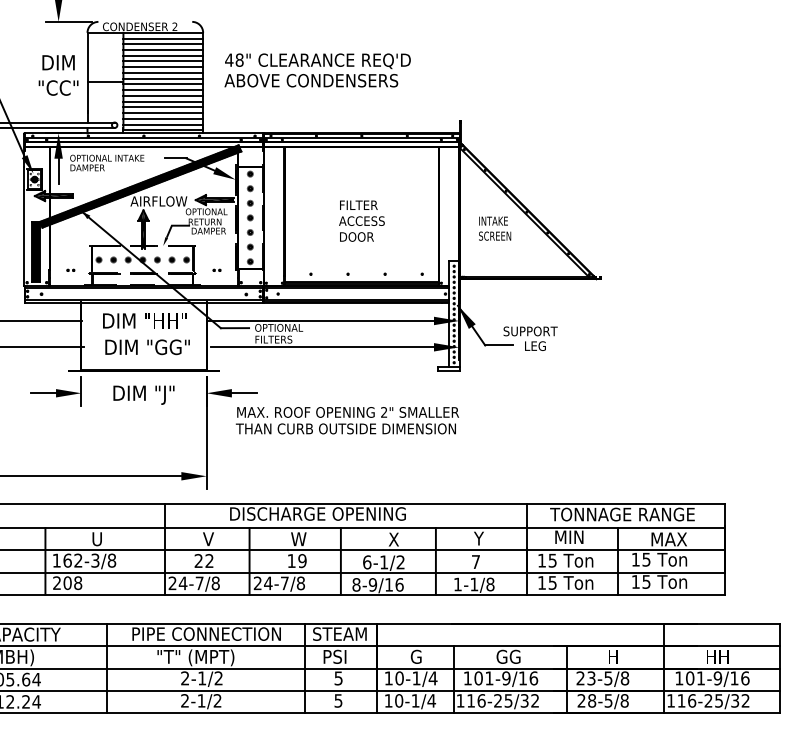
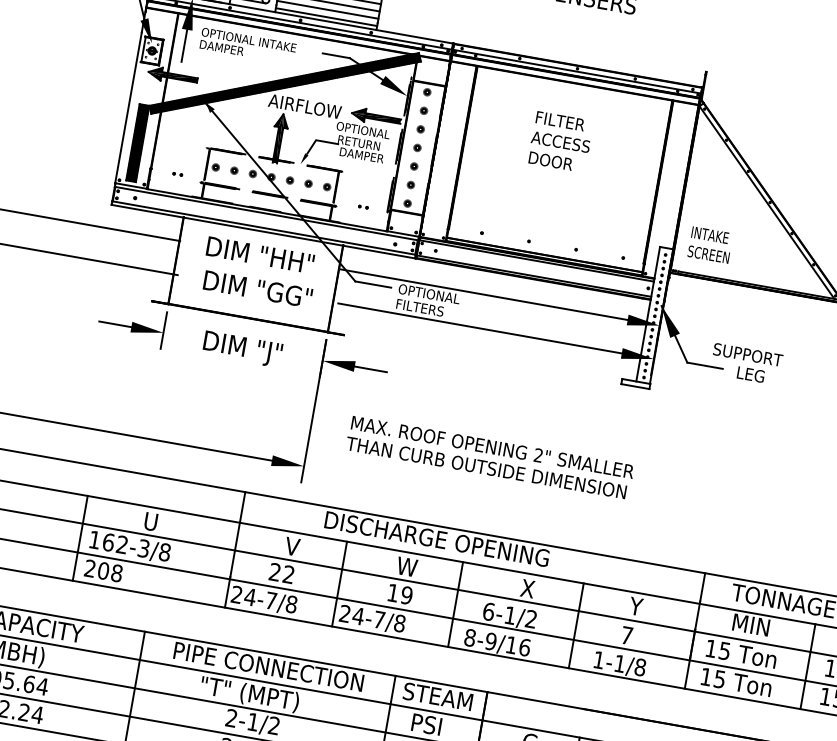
text: (361, 220) -> (560, 141), moved
text: (495, 228) -> (710, 244), moved
text: (346, 420) -> (488, 457), moved

